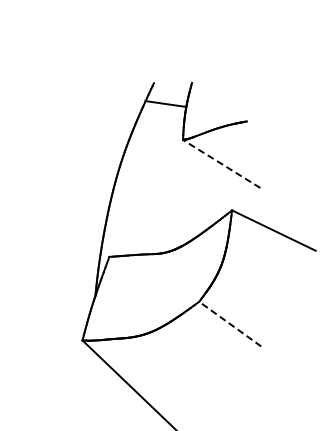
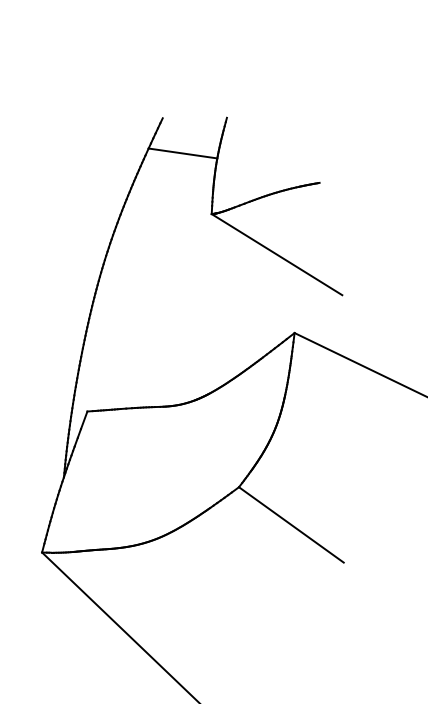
line: (221, 163) -> (276, 253), dashed -> solid
line: (229, 323) -> (290, 523), dashed -> solid

